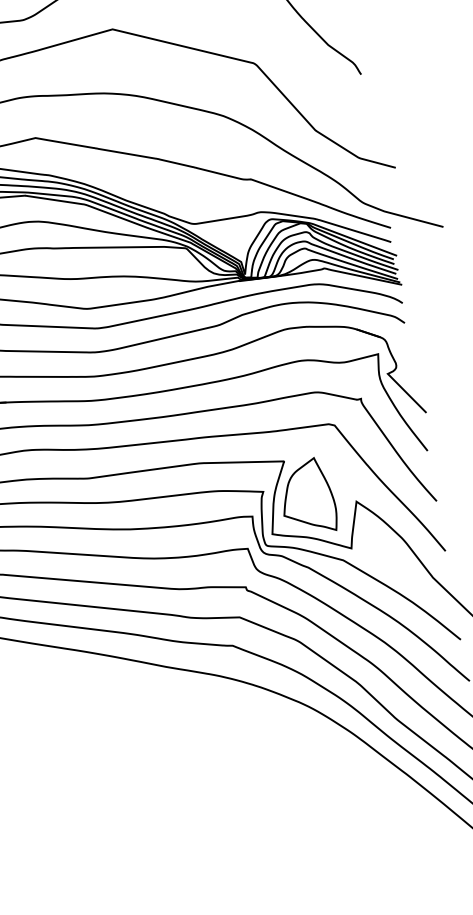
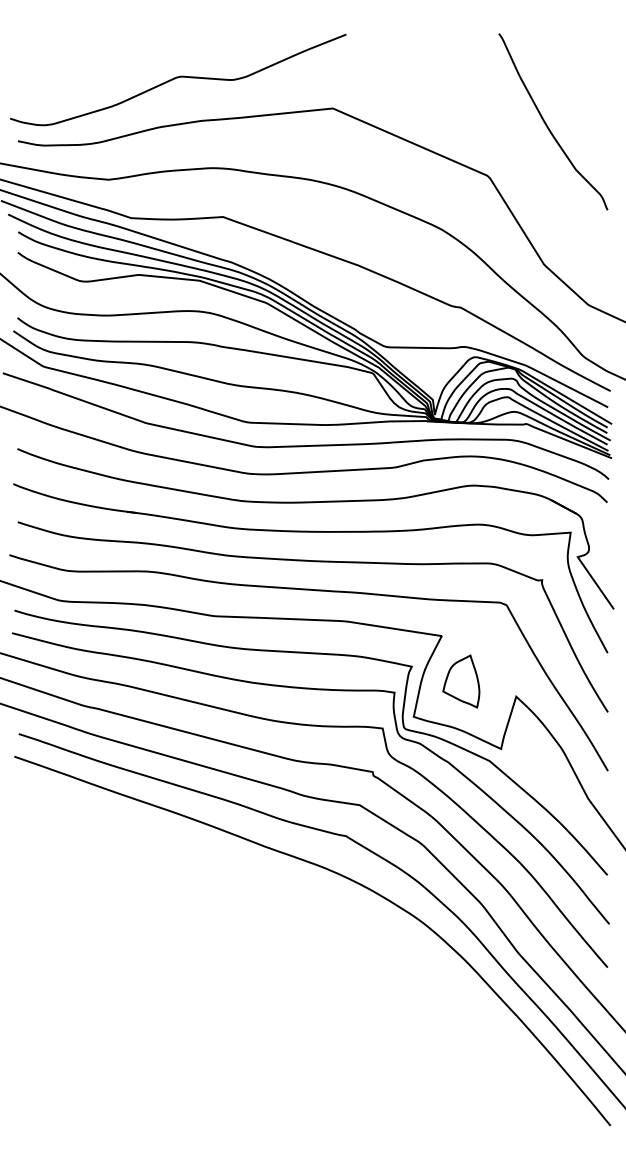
part: (307, 497) -> (461, 681), size x0.6

